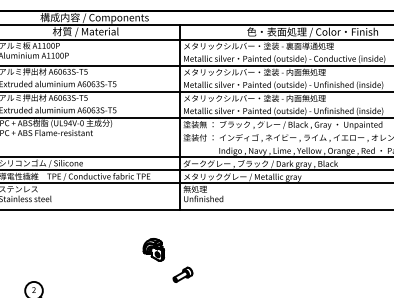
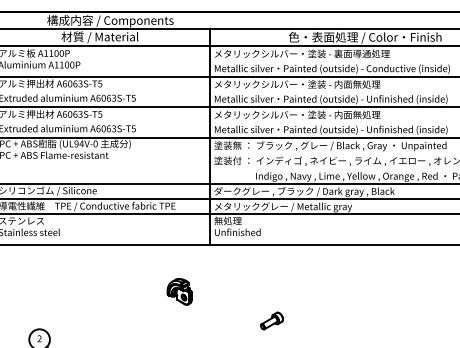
part: (182, 274) -> (271, 320), moved

